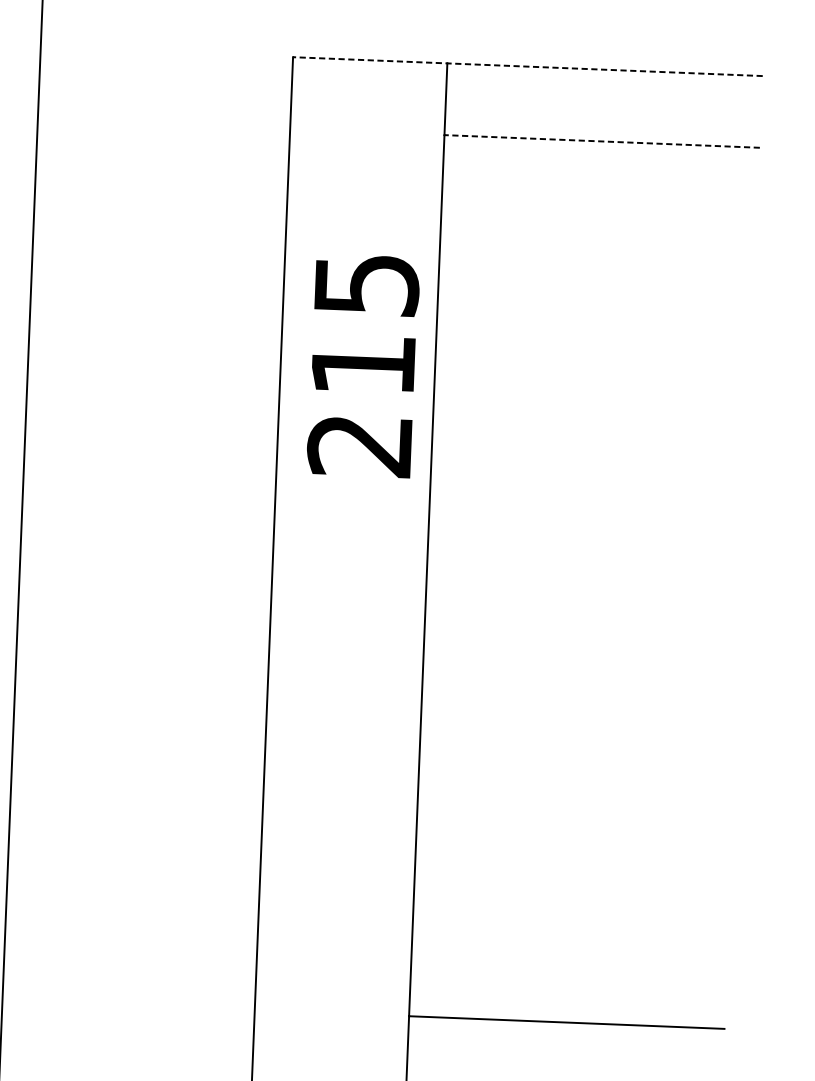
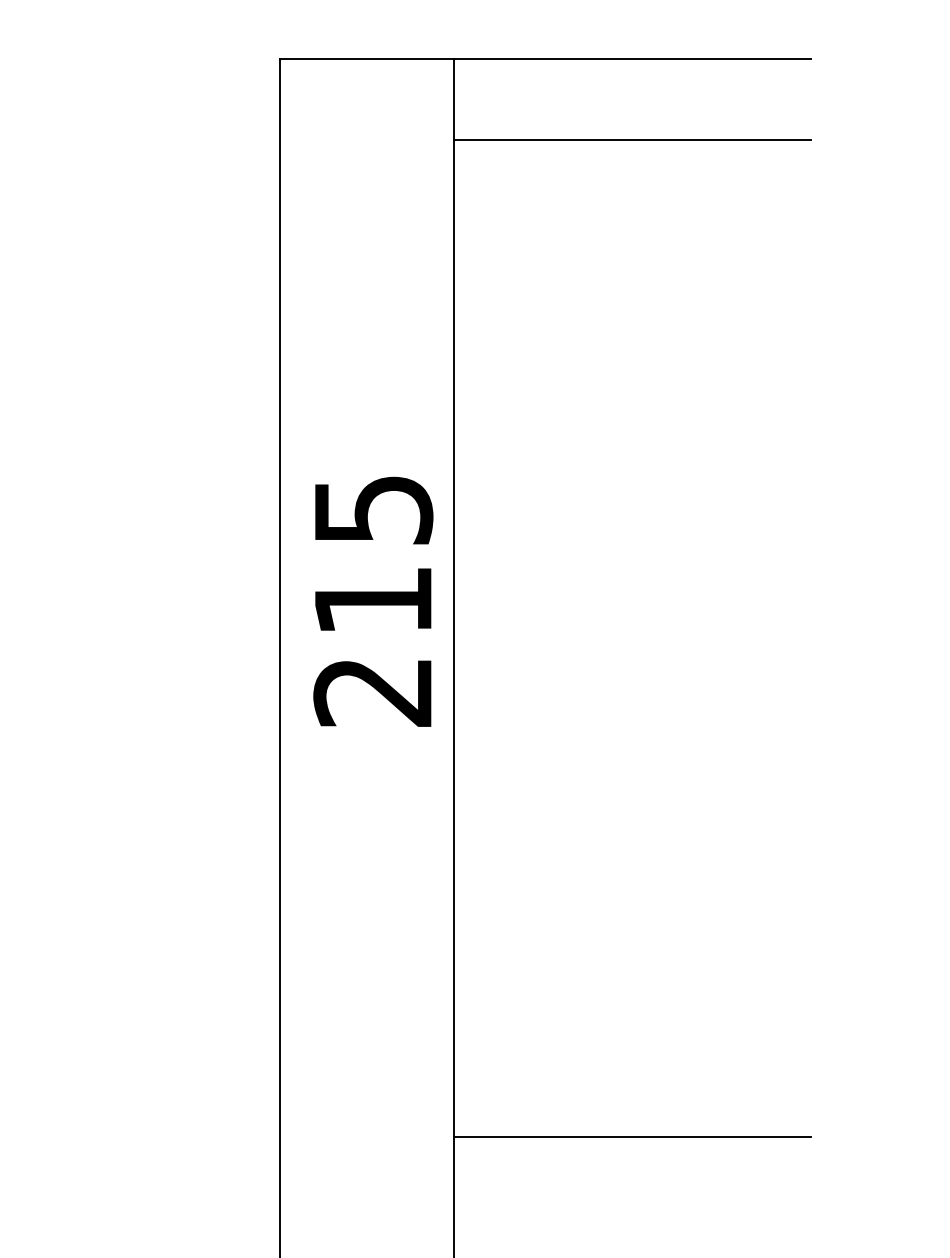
line: (527, 66) -> (545, 59), dashed -> solid
line: (601, 141) -> (632, 140), dashed -> solid
text: (363, 365) -> (373, 601), moved

